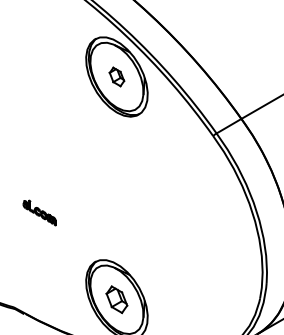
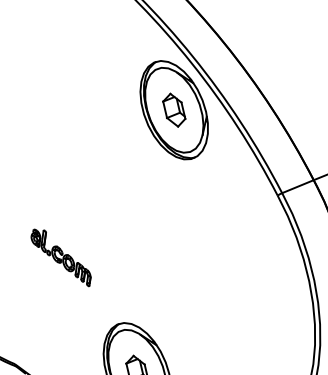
part: (116, 76) -> (173, 109), size x1.43
part: (39, 212) -> (60, 256), size x1.67

